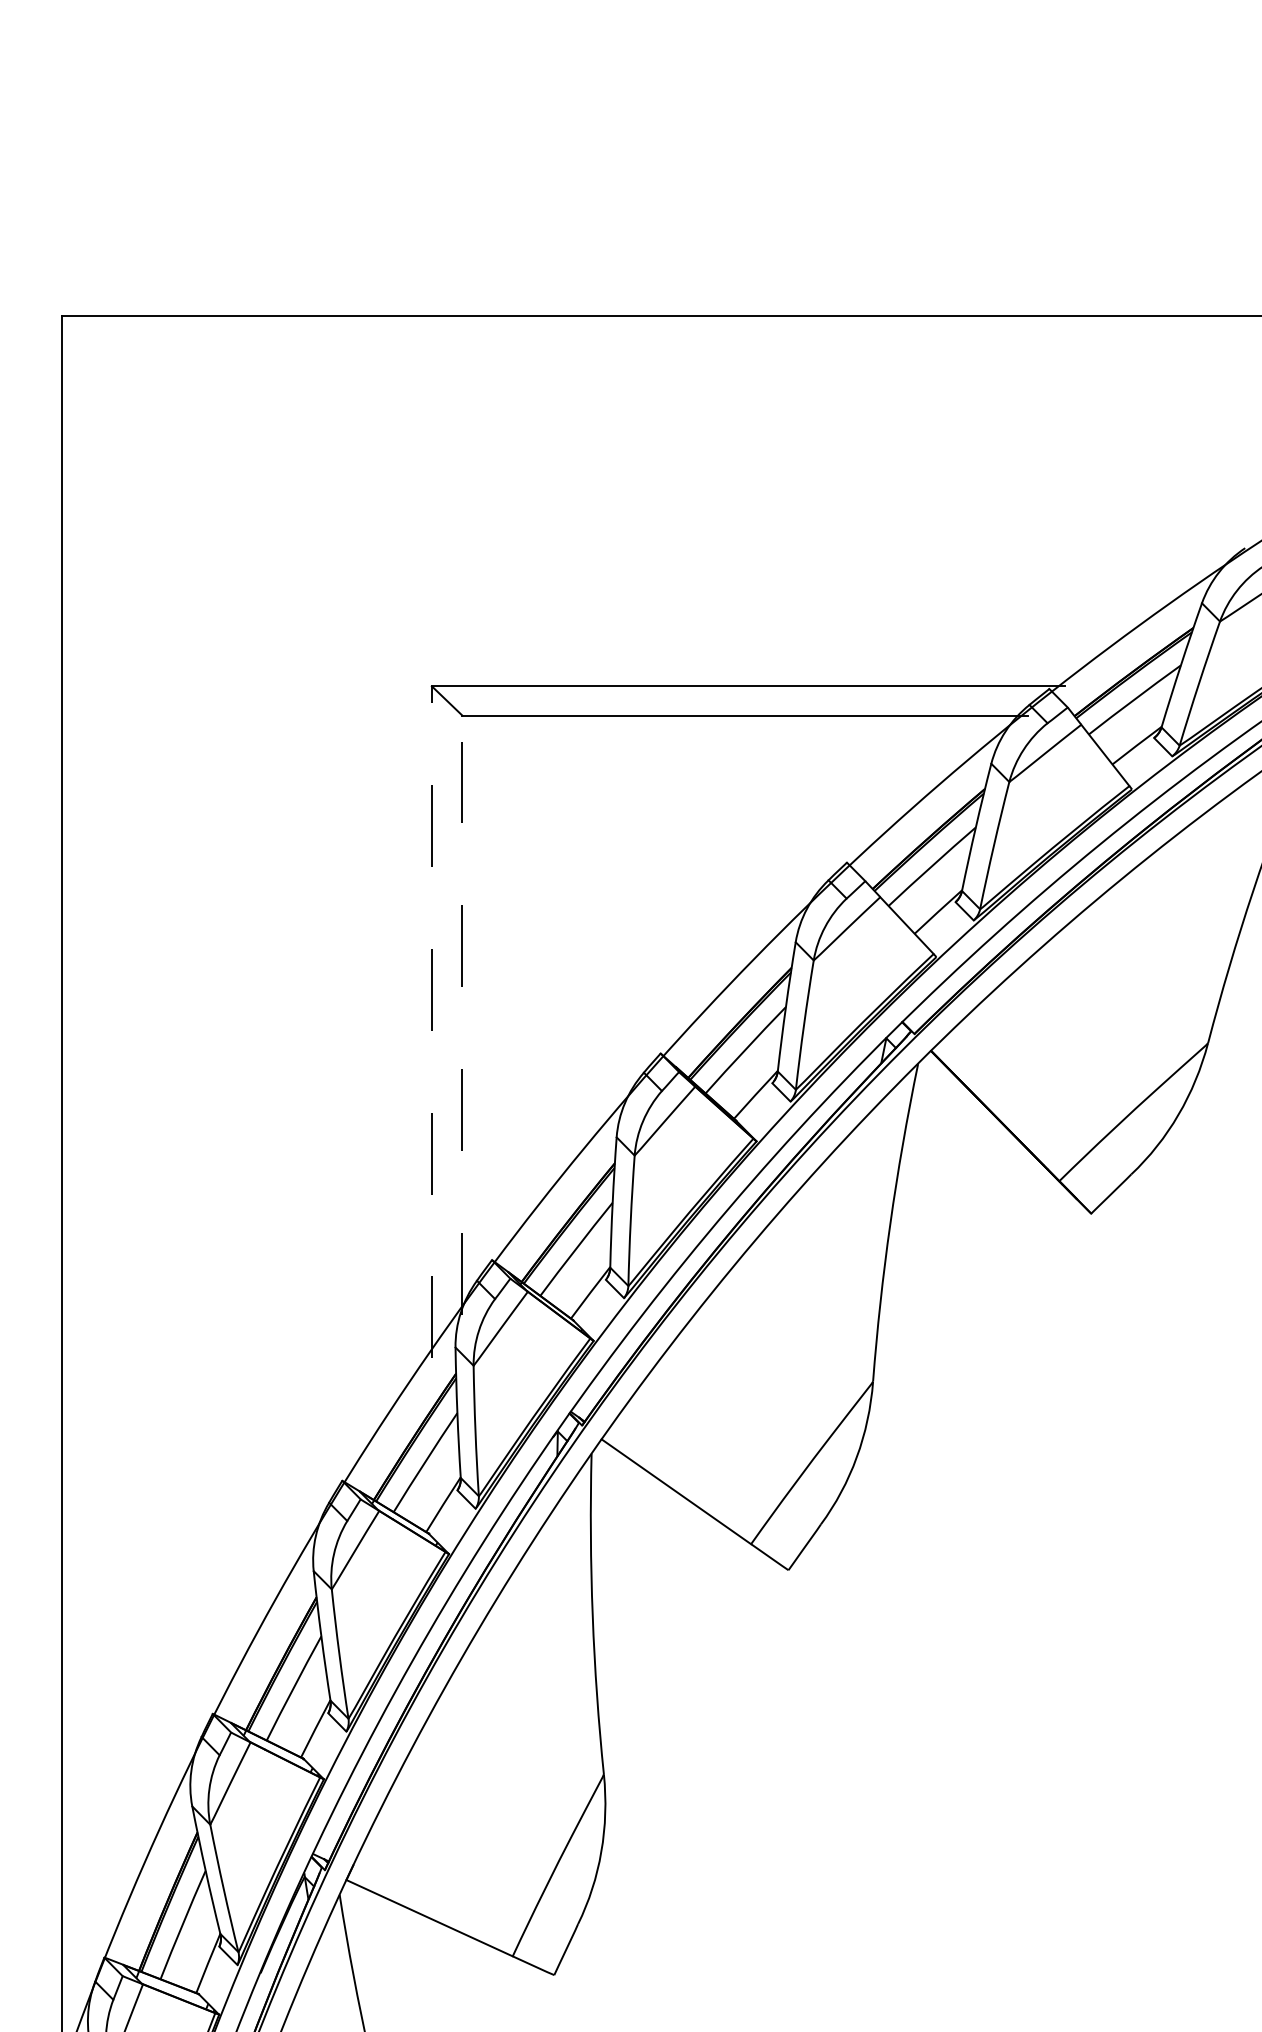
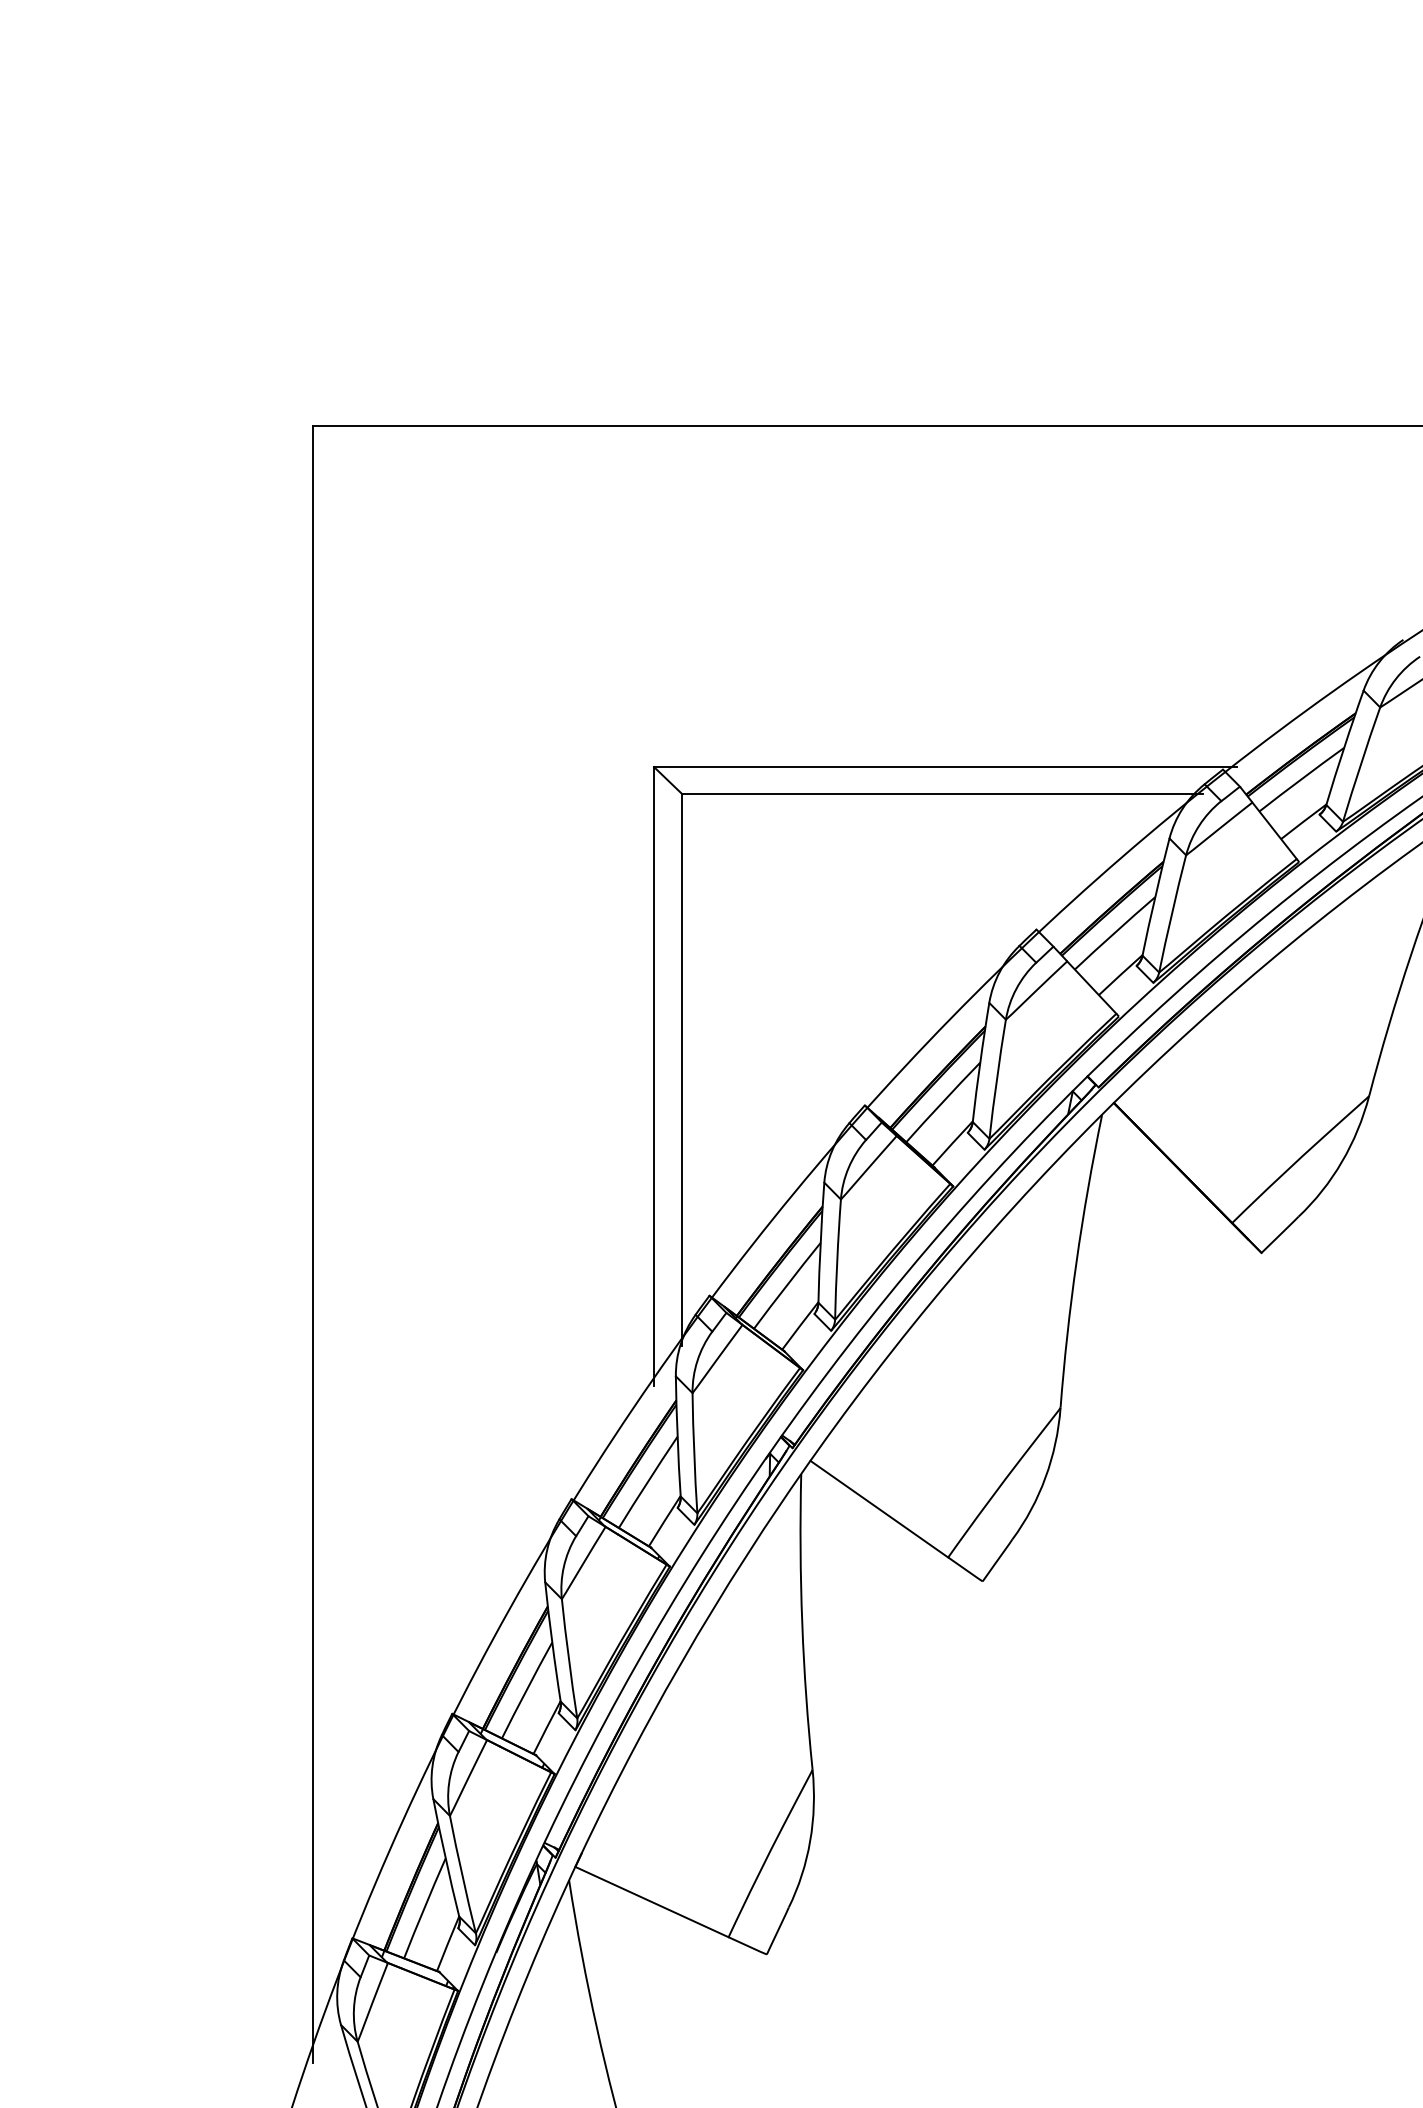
line: (462, 1015) -> (682, 1070), dashed -> solid
line: (432, 1022) -> (654, 1076), dashed -> solid

